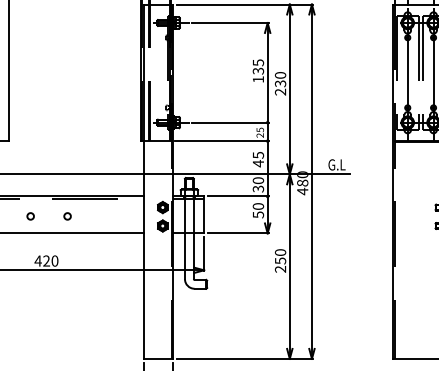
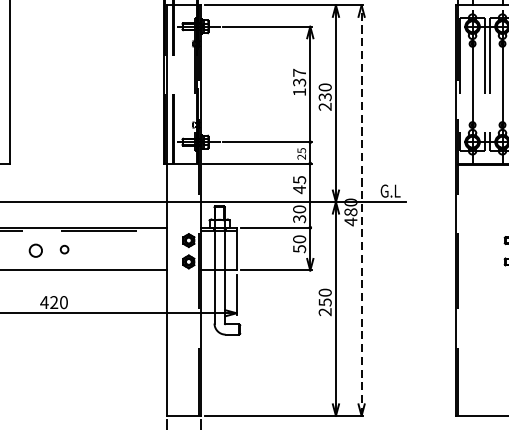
text: (258, 62) -> (299, 72), 135 -> 137
line: (311, 181) -> (361, 210), solid -> dashed
circle: (30, 216) -> (35, 250), size x1.6
circle: (67, 216) -> (64, 249), moved

